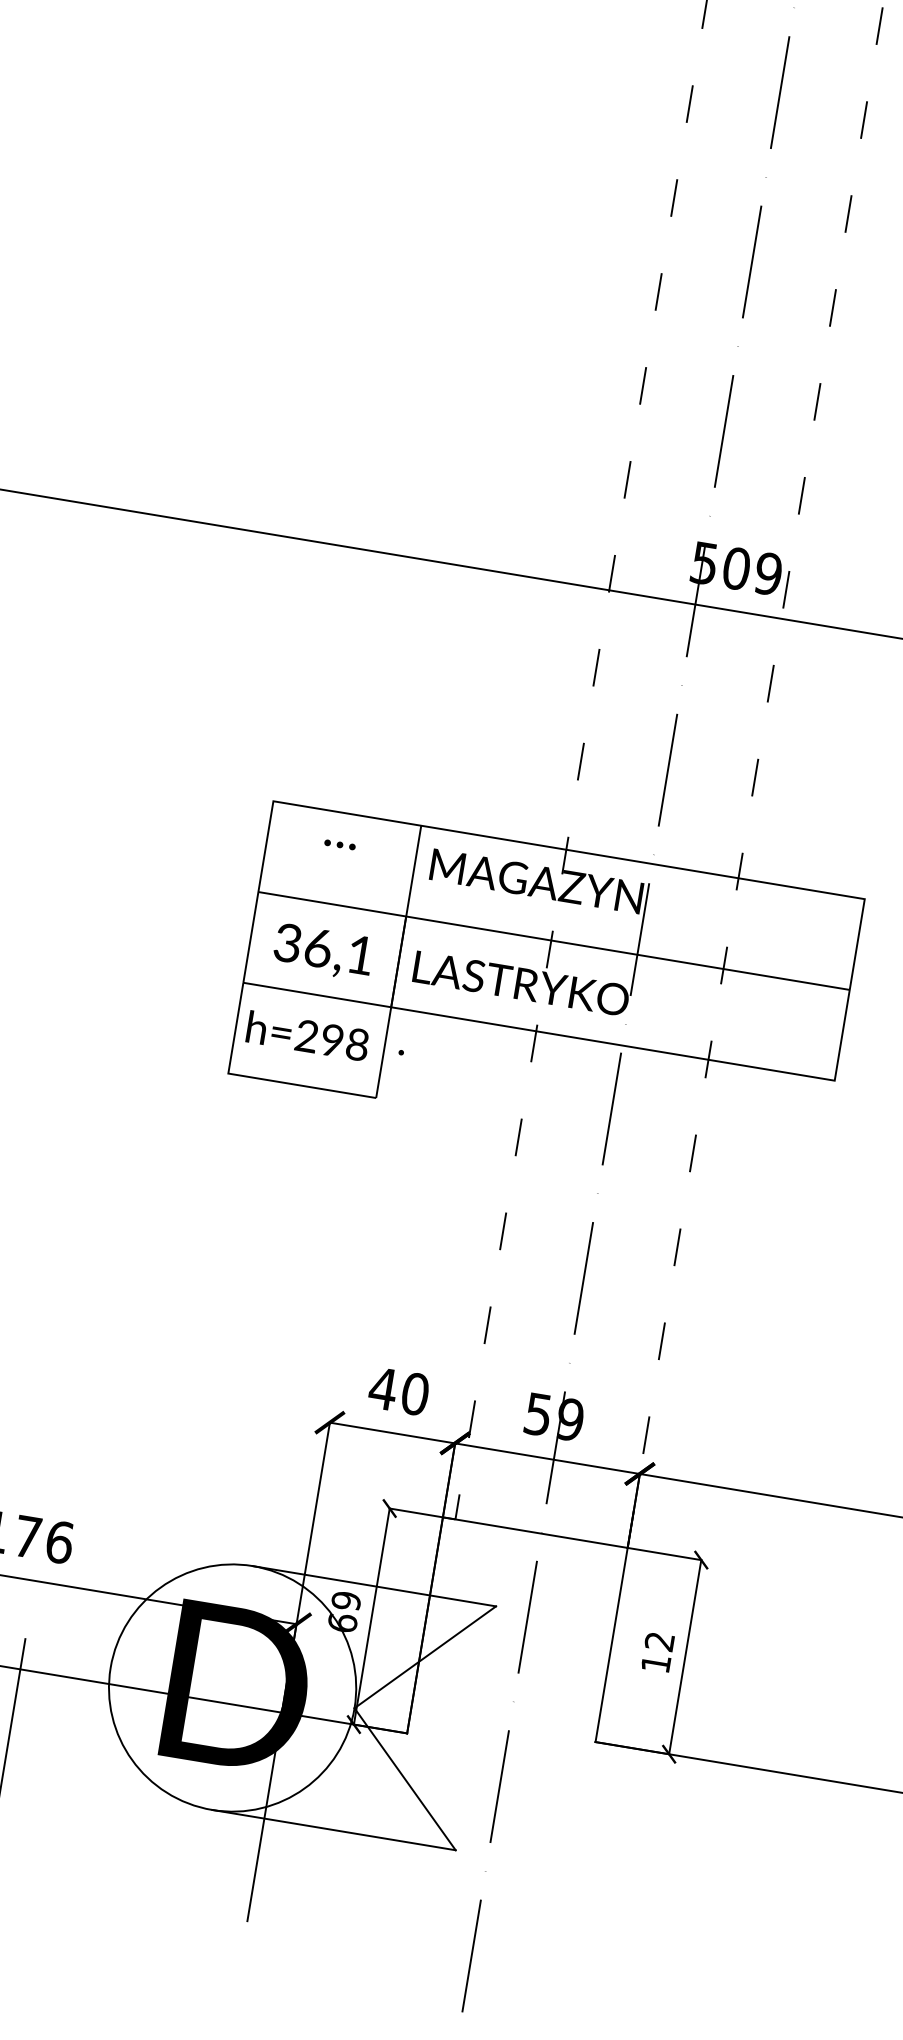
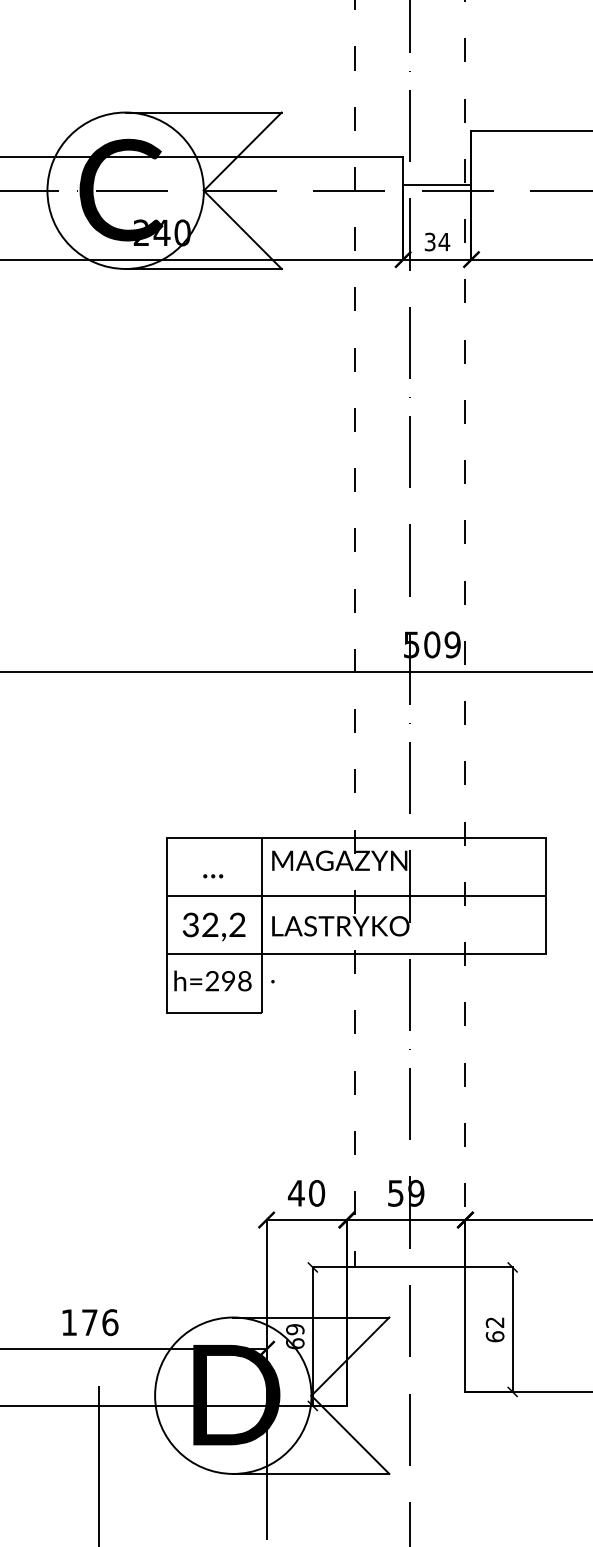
text: (340, 845) -> (213, 876), moved
text: (338, 950) -> (223, 924), 36,1 -> 32,2
text: (655, 1663) -> (494, 1336), 12 -> 62

